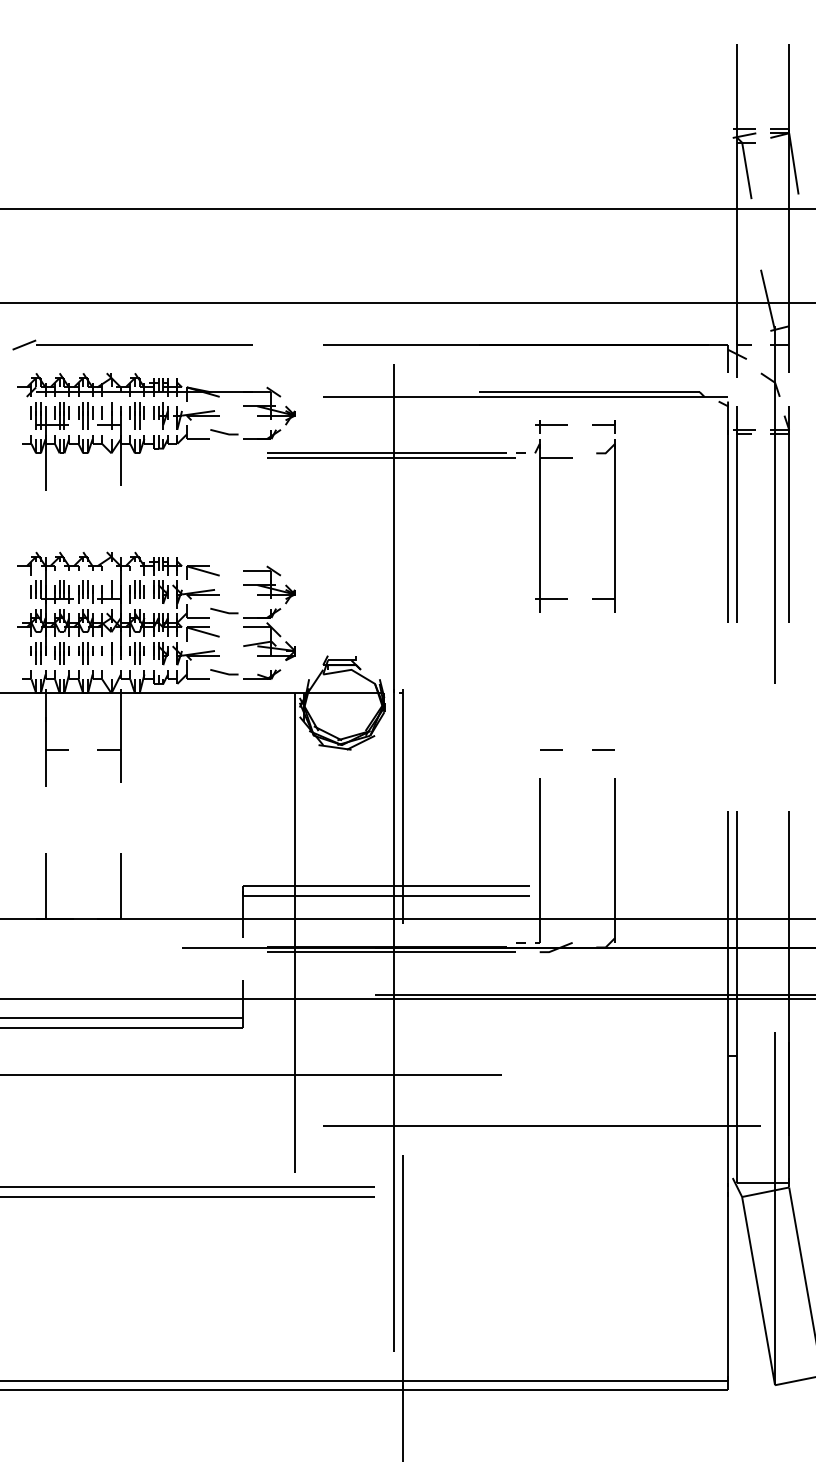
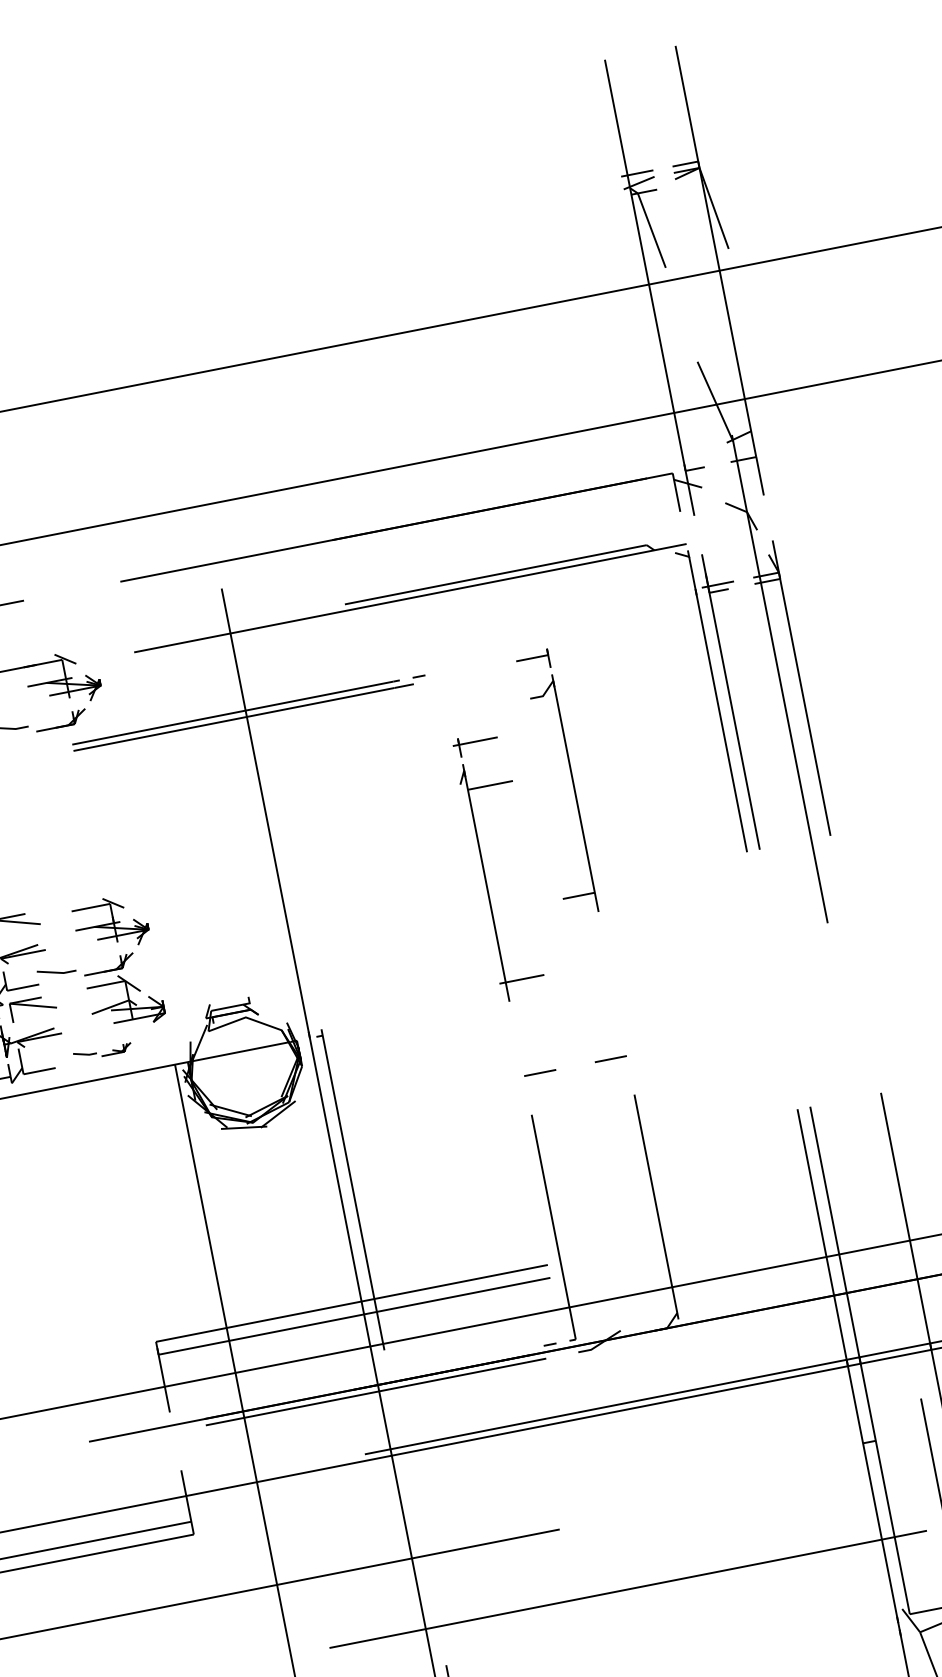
part: (540, 516) -> (484, 869), moved
part: (614, 516) -> (572, 780), moved
part: (245, 674) -> (102, 1052), size x0.6

